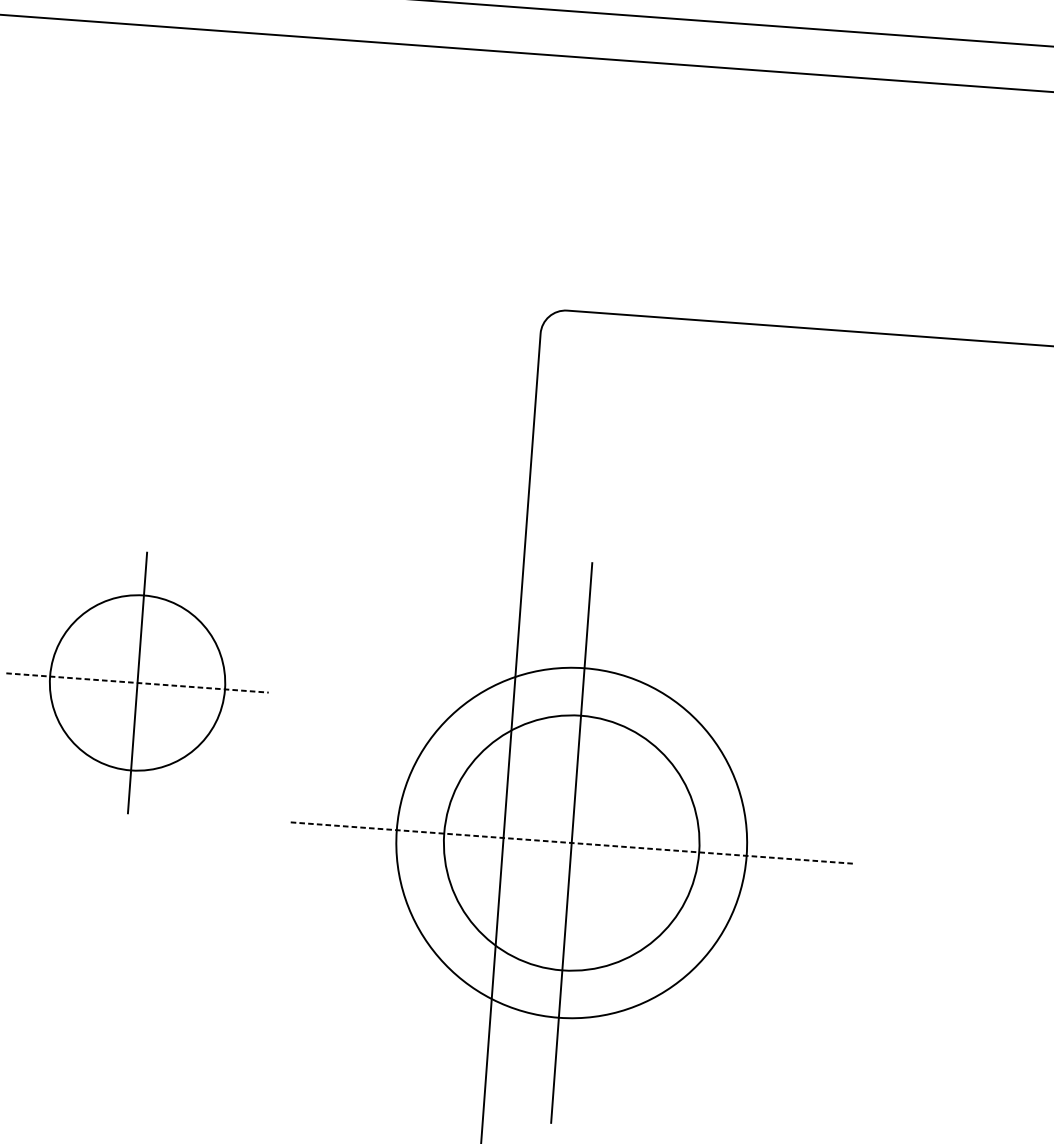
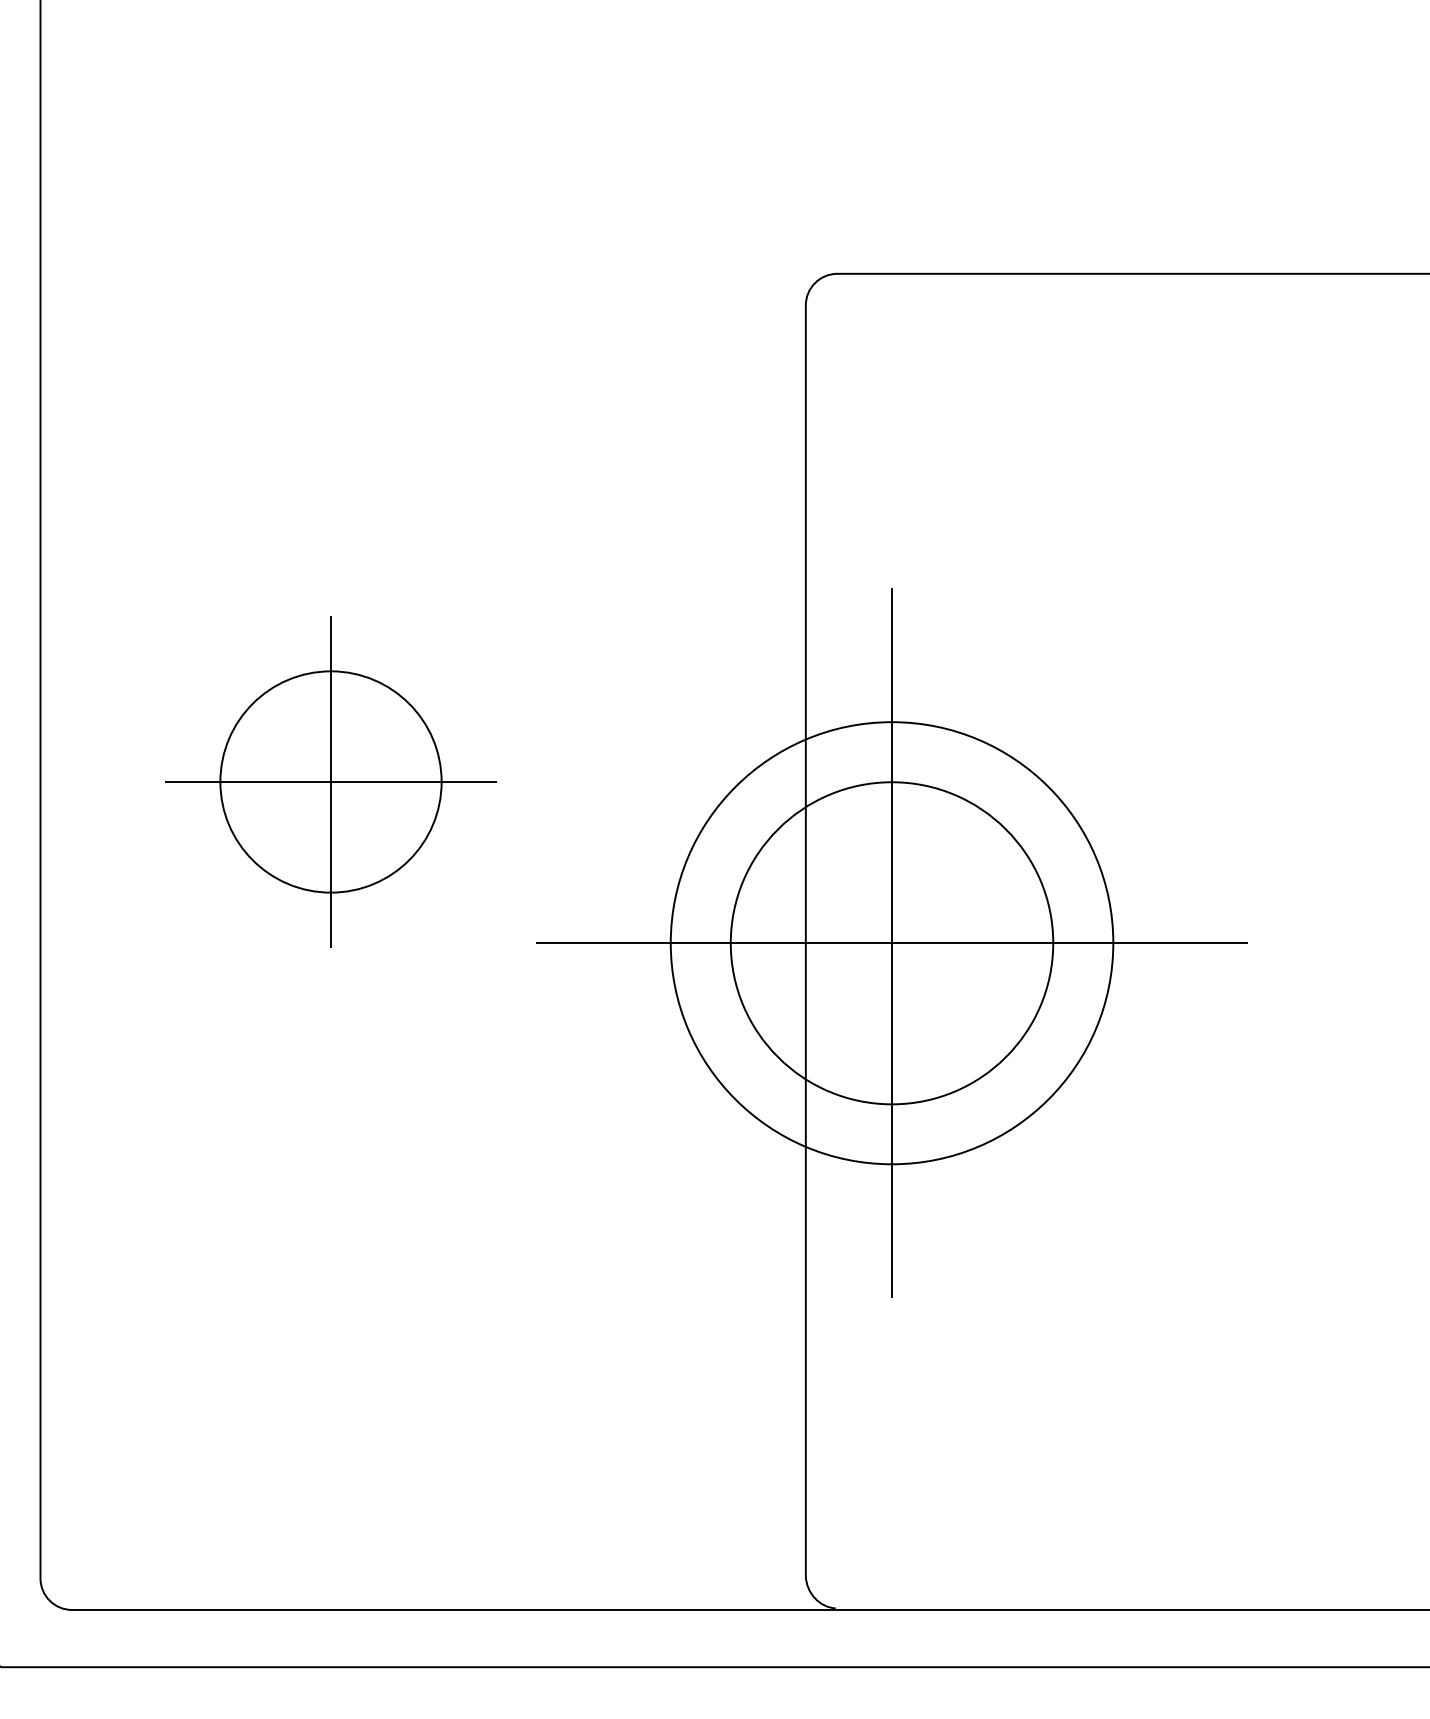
line: (137, 683) -> (330, 782), dashed -> solid
line: (572, 843) -> (892, 943), dashed -> solid

